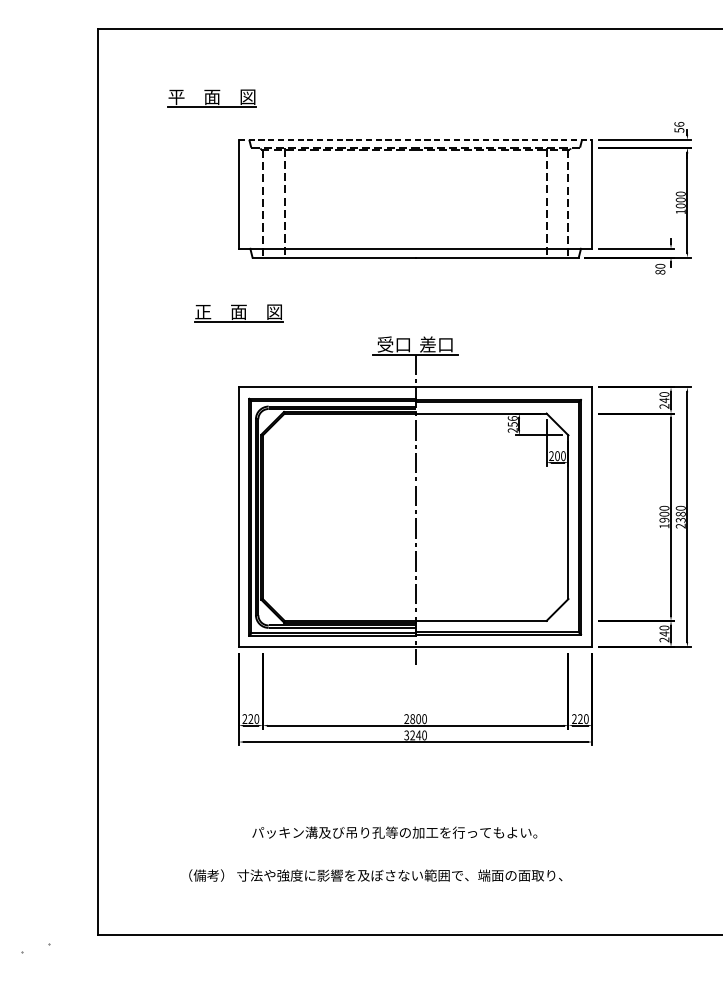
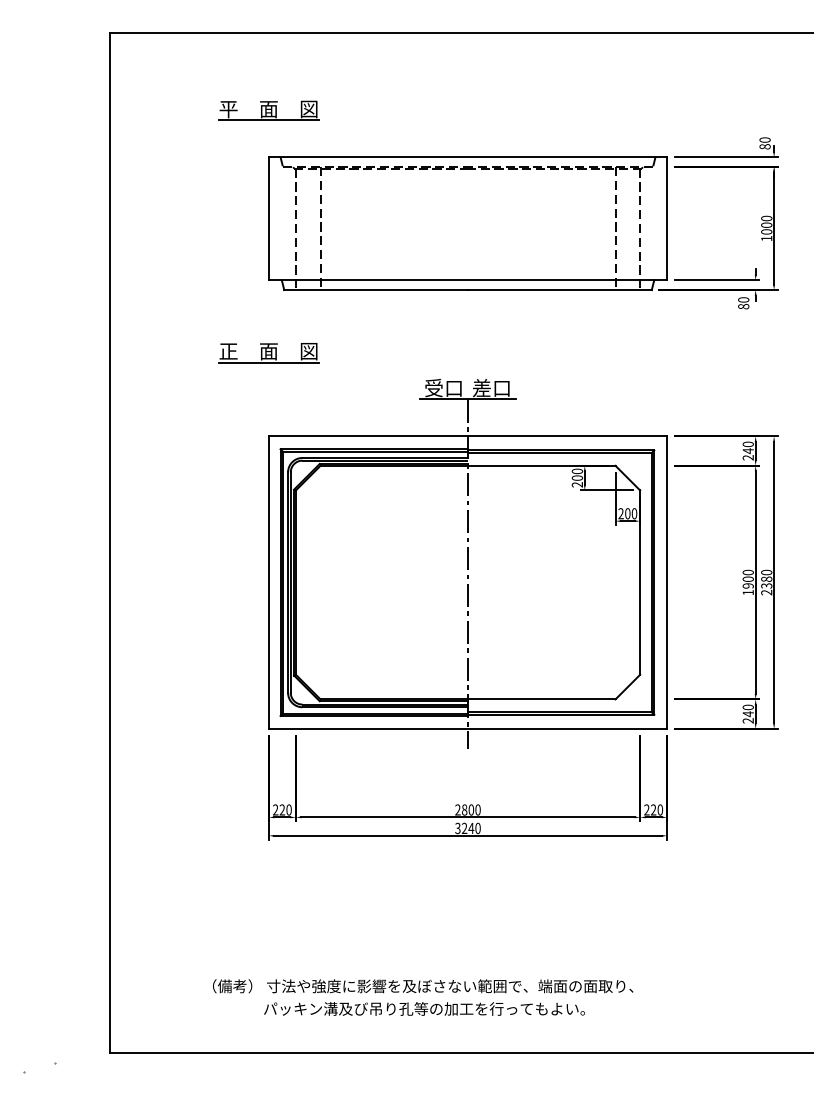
part: (211, 98) -> (268, 110), moved
text: (678, 127) -> (764, 143), 56 -> 80
line: (416, 139) -> (468, 157), dashed -> solid
text: (511, 421) -> (576, 474), 256 -> 200
text: (394, 832) -> (424, 1008), moved

